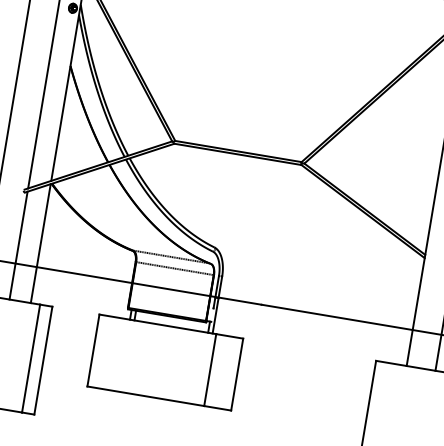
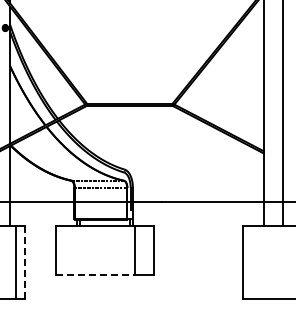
line: (43, 360) -> (24, 262), solid -> dashed
line: (146, 395) -> (96, 274), solid -> dashed

